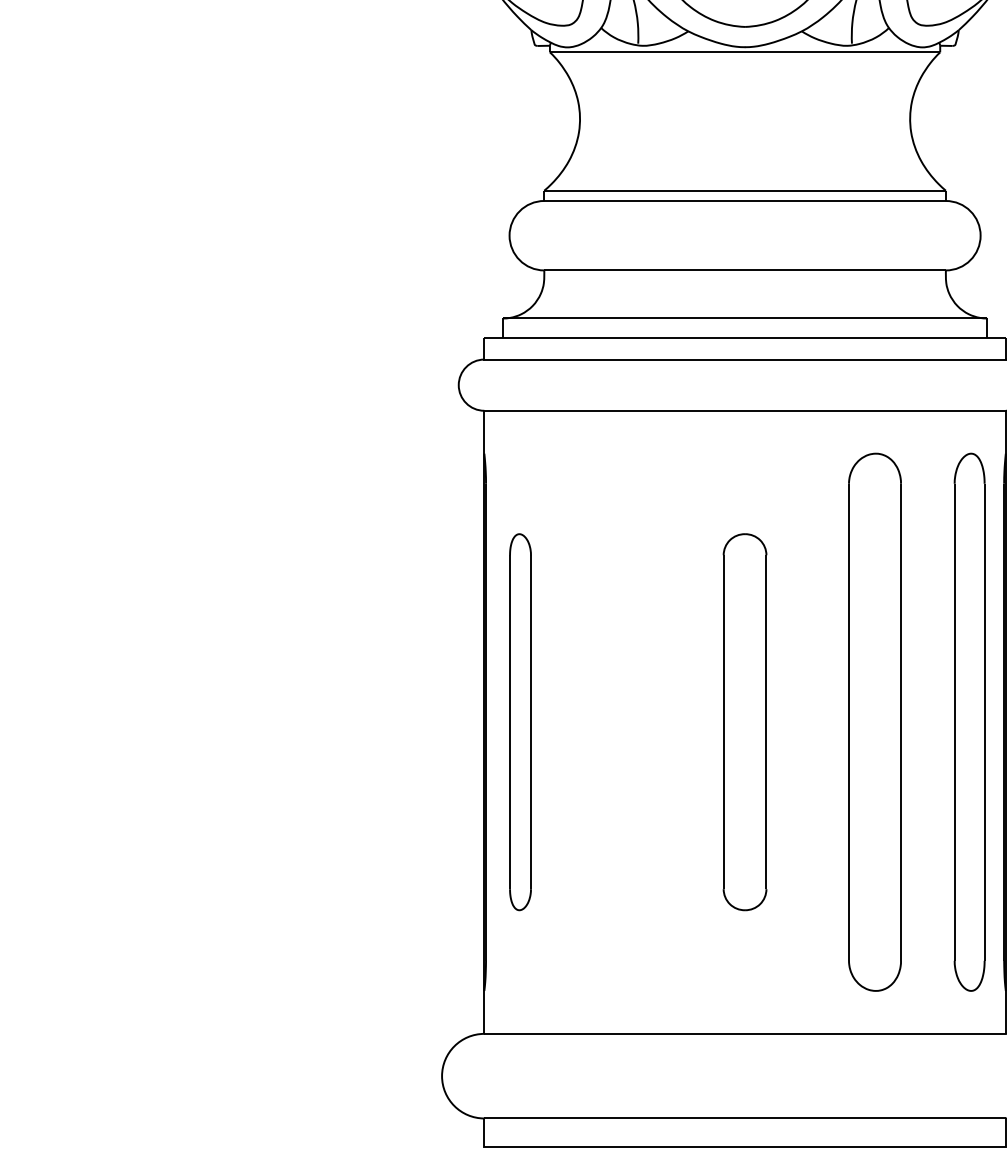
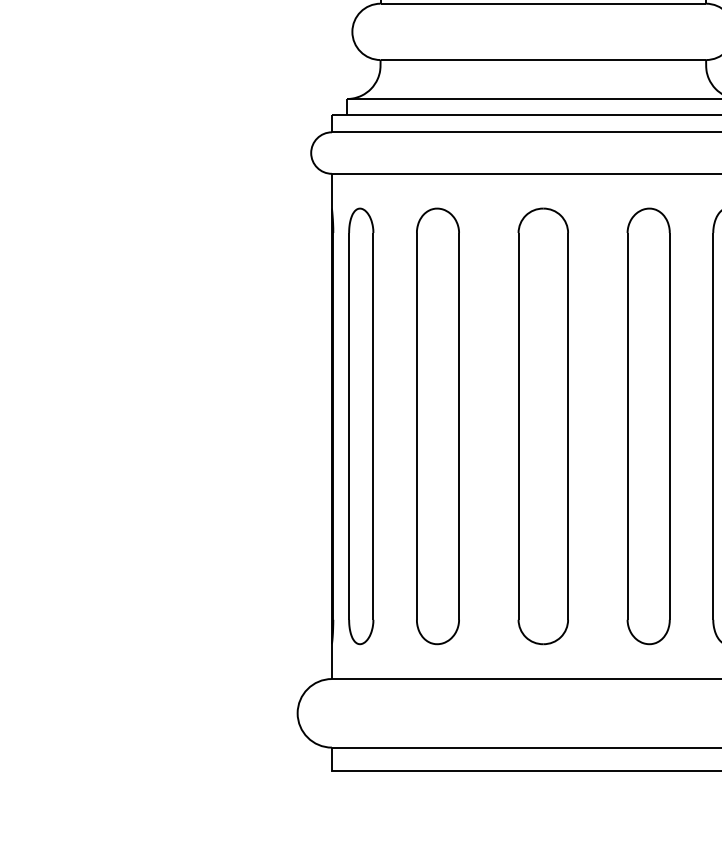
part: (520, 721) -> (361, 425), size x1.43
part: (615, 721) -> (438, 425), added
part: (744, 721) -> (542, 425), size x1.43

